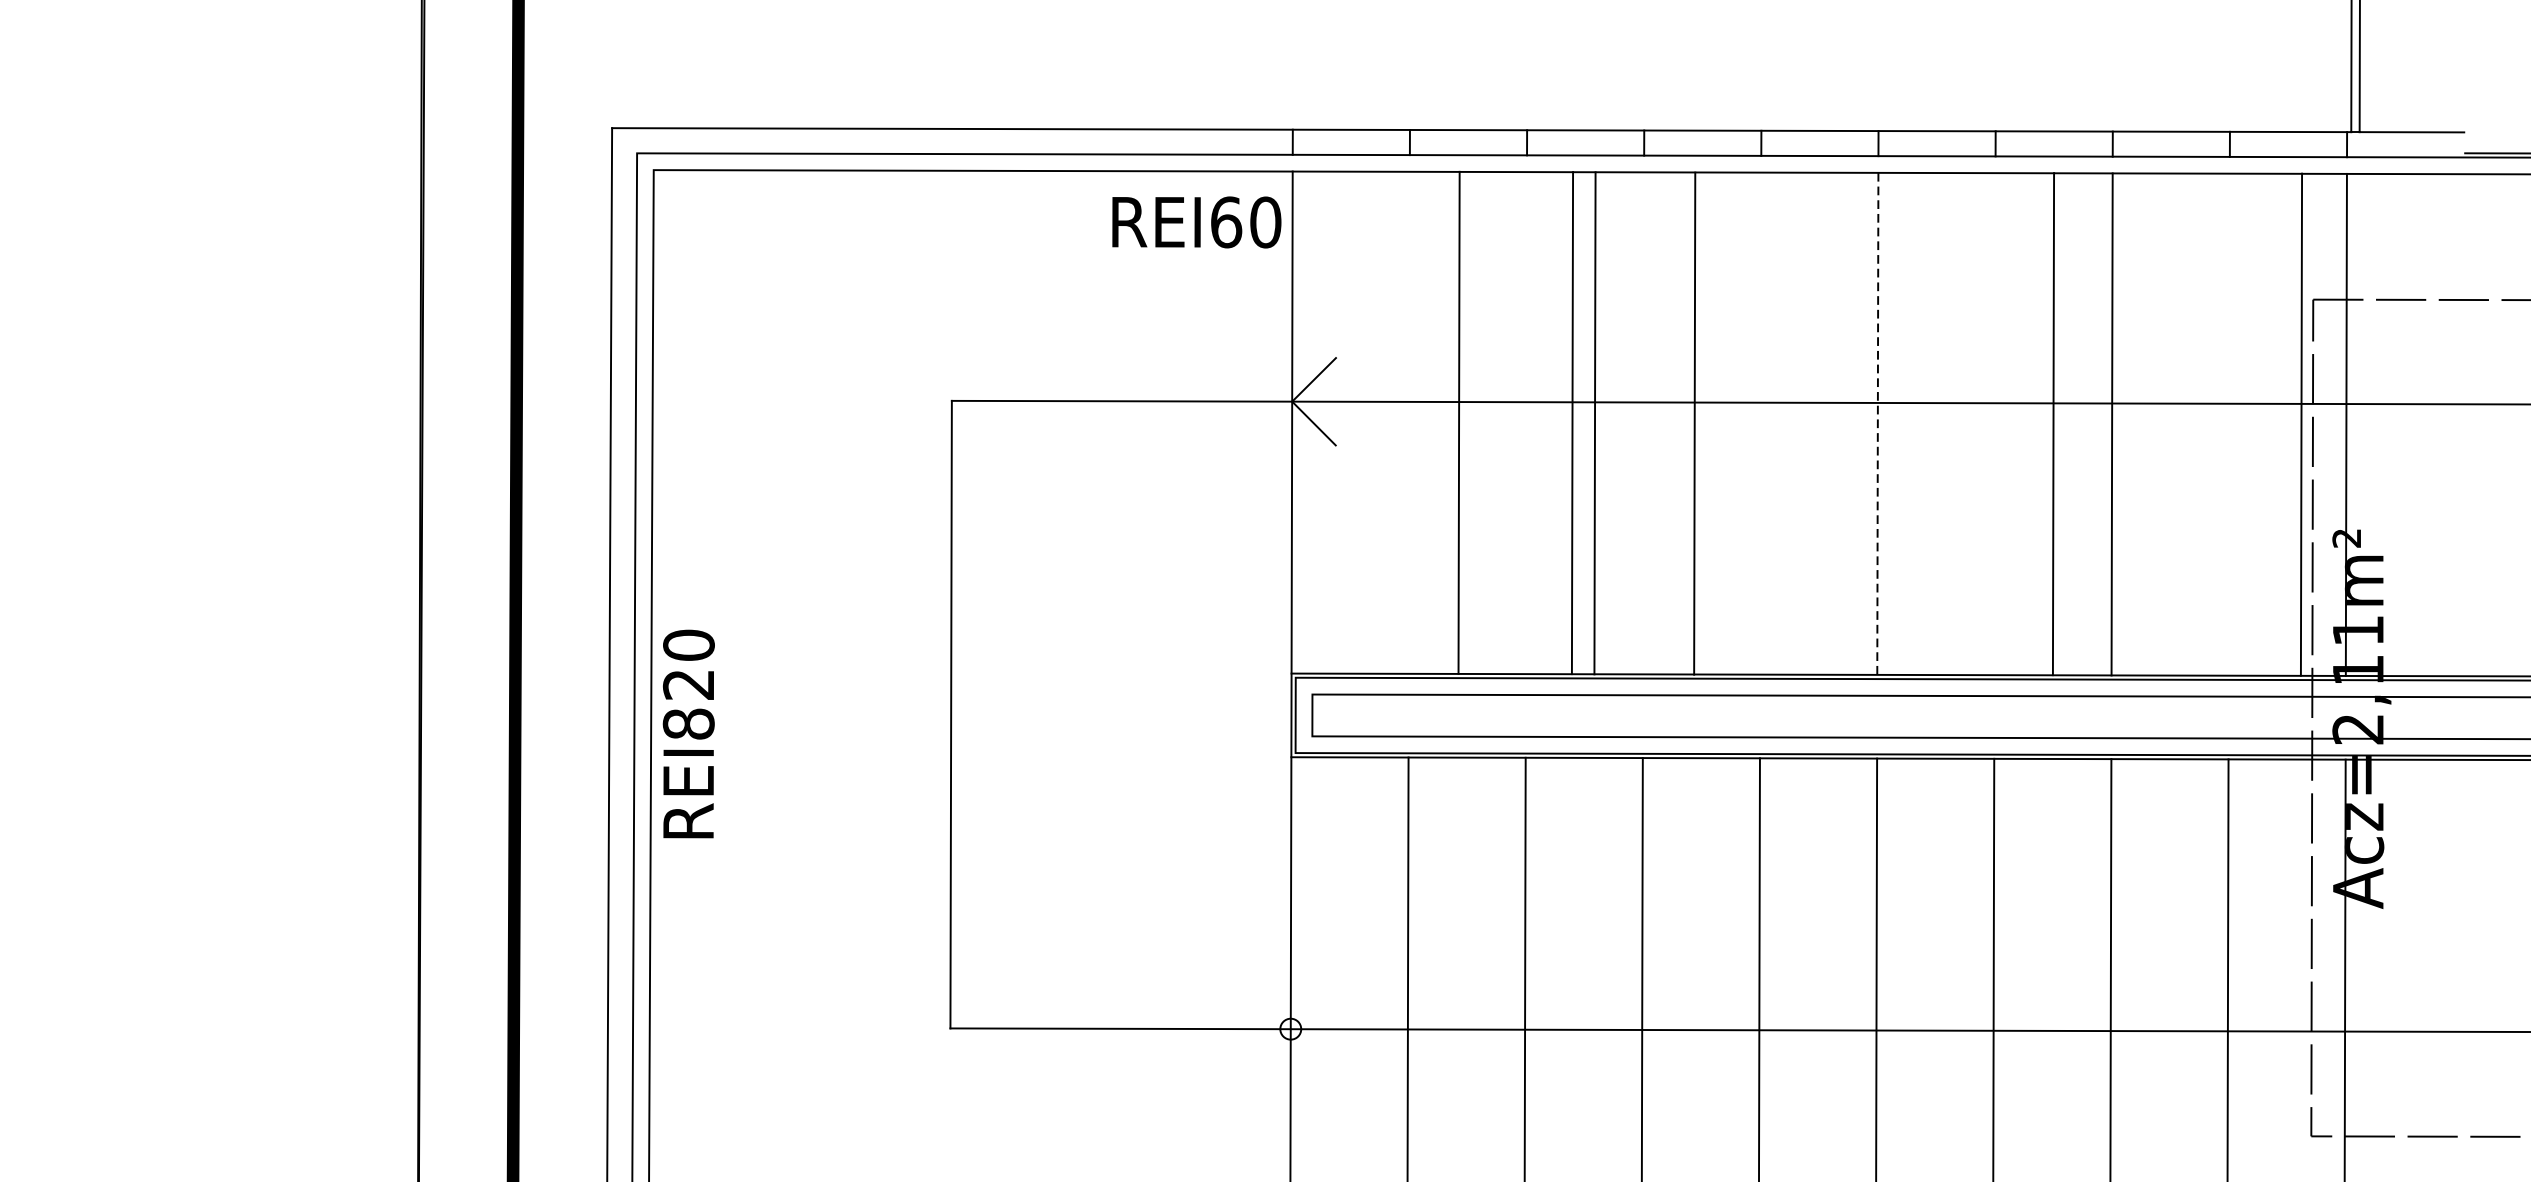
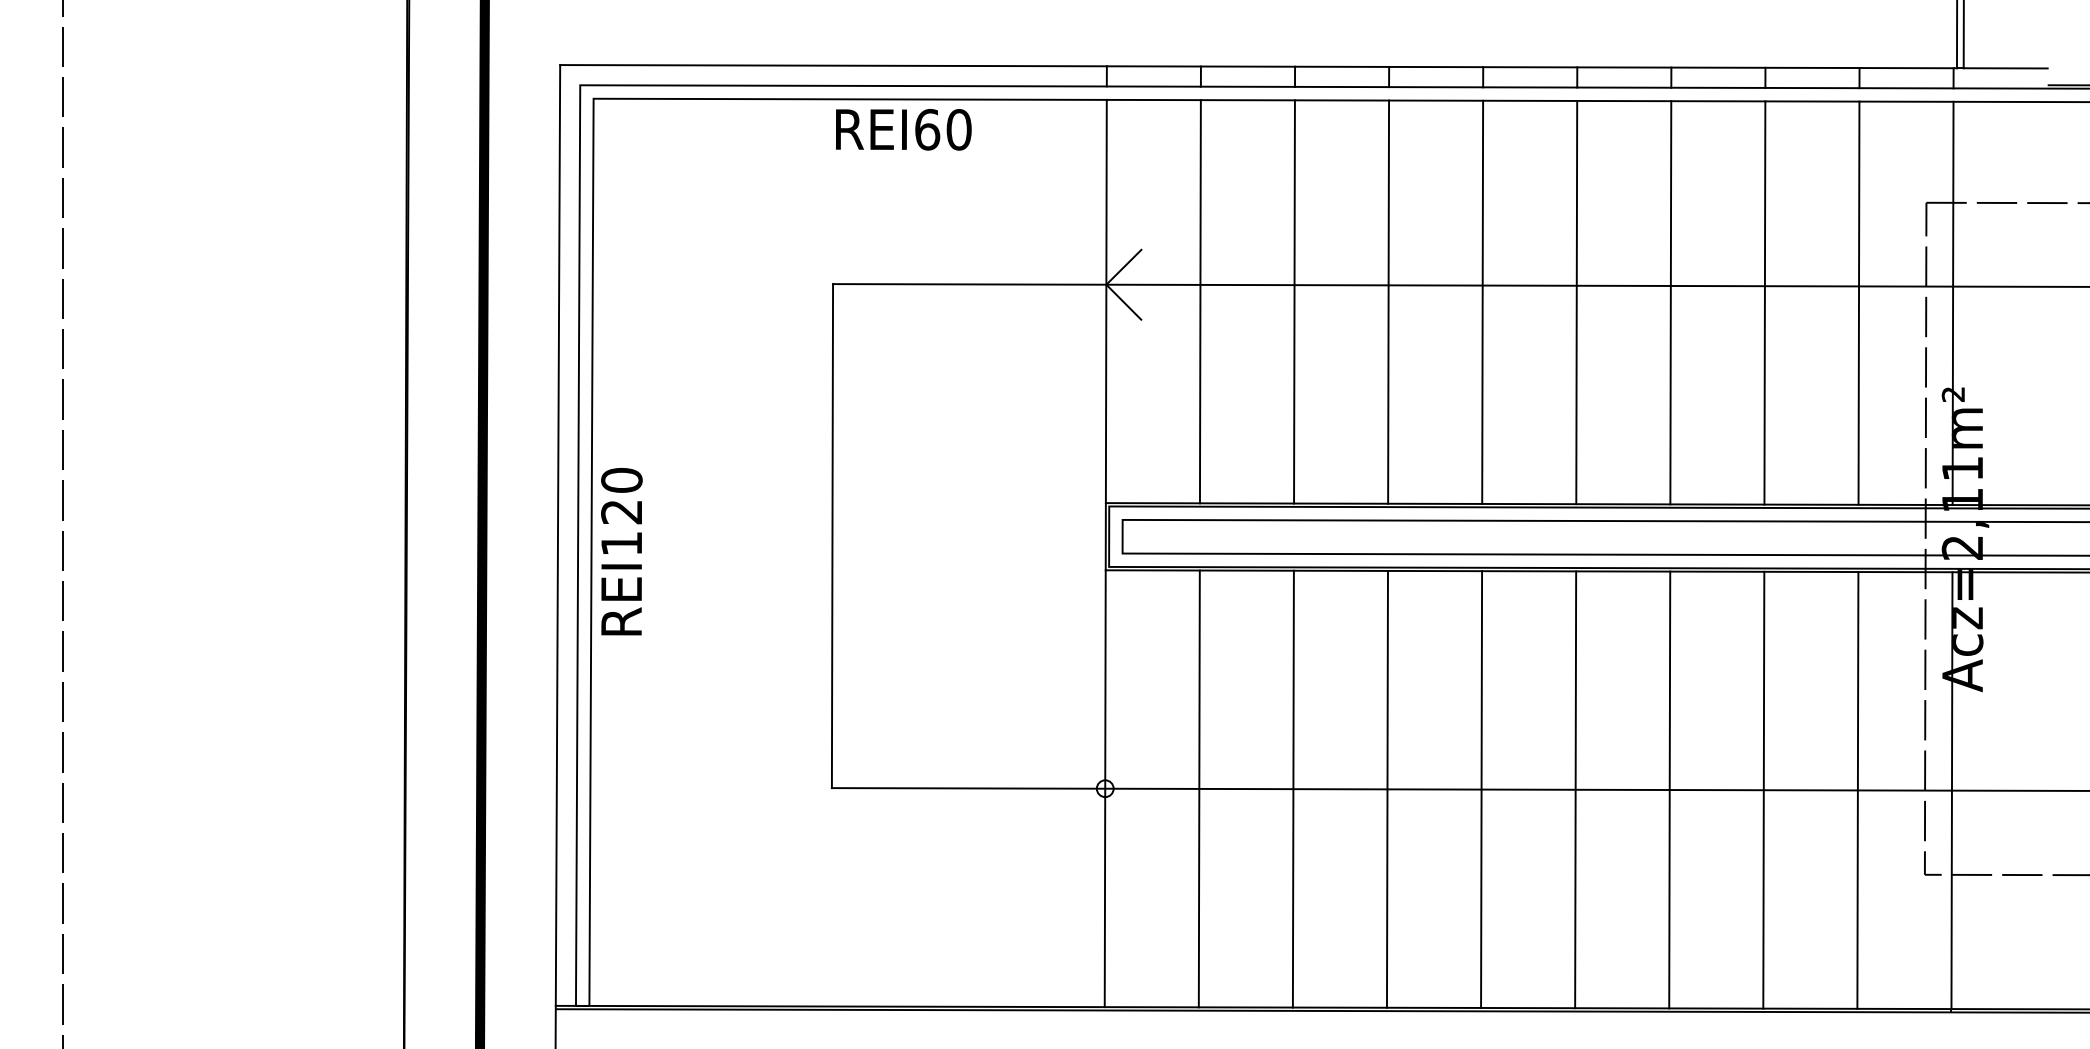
text: (1196, 222) -> (903, 129), moved
line: (1457, 422) -> (1199, 301), moved
line: (1572, 422) -> (1294, 301), moved
line: (1594, 422) -> (1388, 301), moved
line: (1694, 422) -> (1482, 301), moved
line: (1877, 423) -> (1576, 302), dashed -> solid
line: (2053, 423) -> (1670, 302), moved
line: (2300, 423) -> (1858, 302), moved
text: (688, 723) -> (621, 543), REI820 -> REI120

